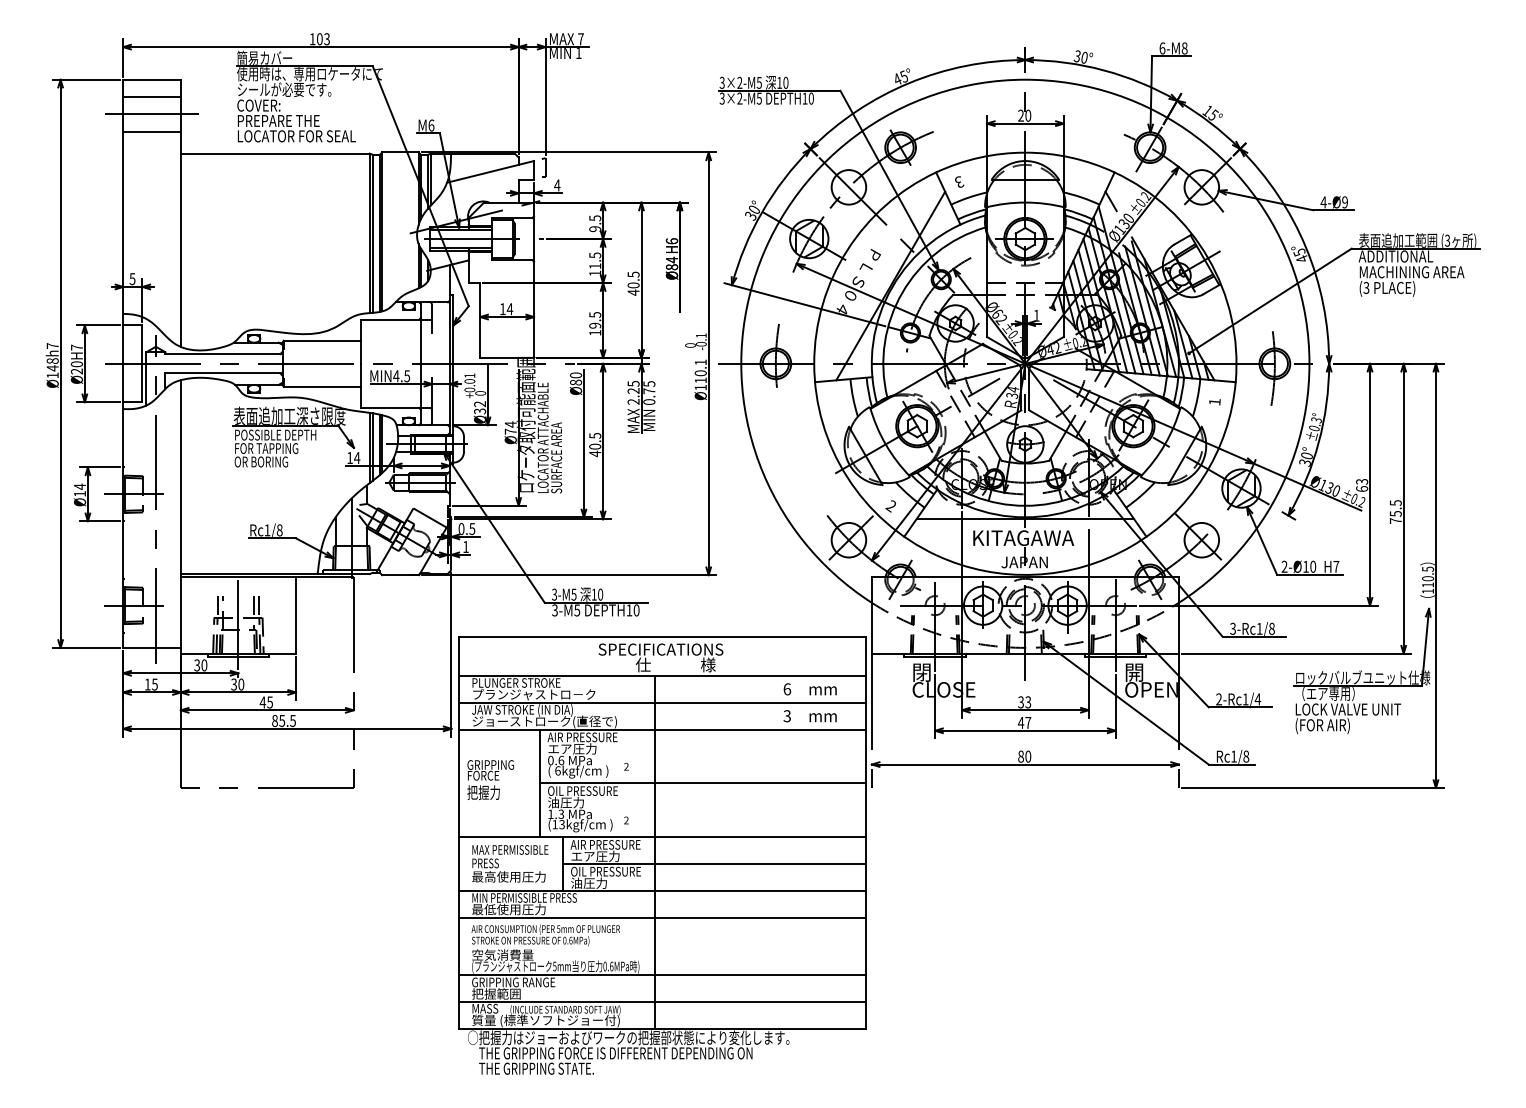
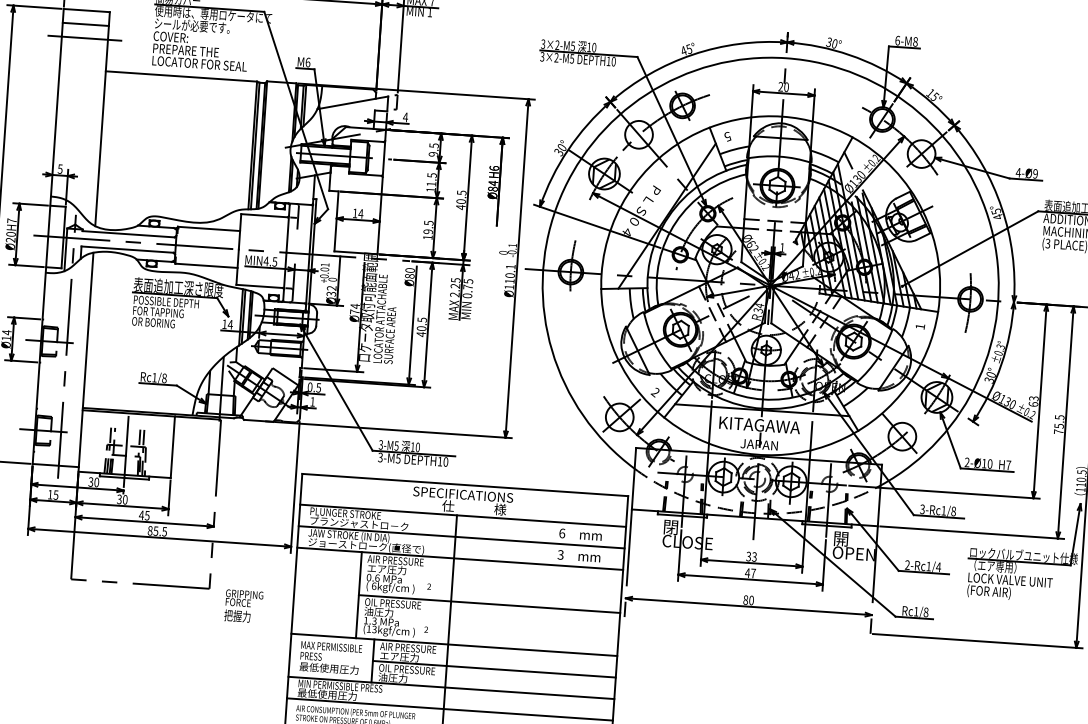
line: (151, 131) -> (83, 52), removed
text: (959, 183) -> (727, 137), 3 -> 5
text: (490, 779) -> (243, 606), moved
text: (490, 876) -> (314, 667), 最高使用圧力 -> 最低使用圧力

